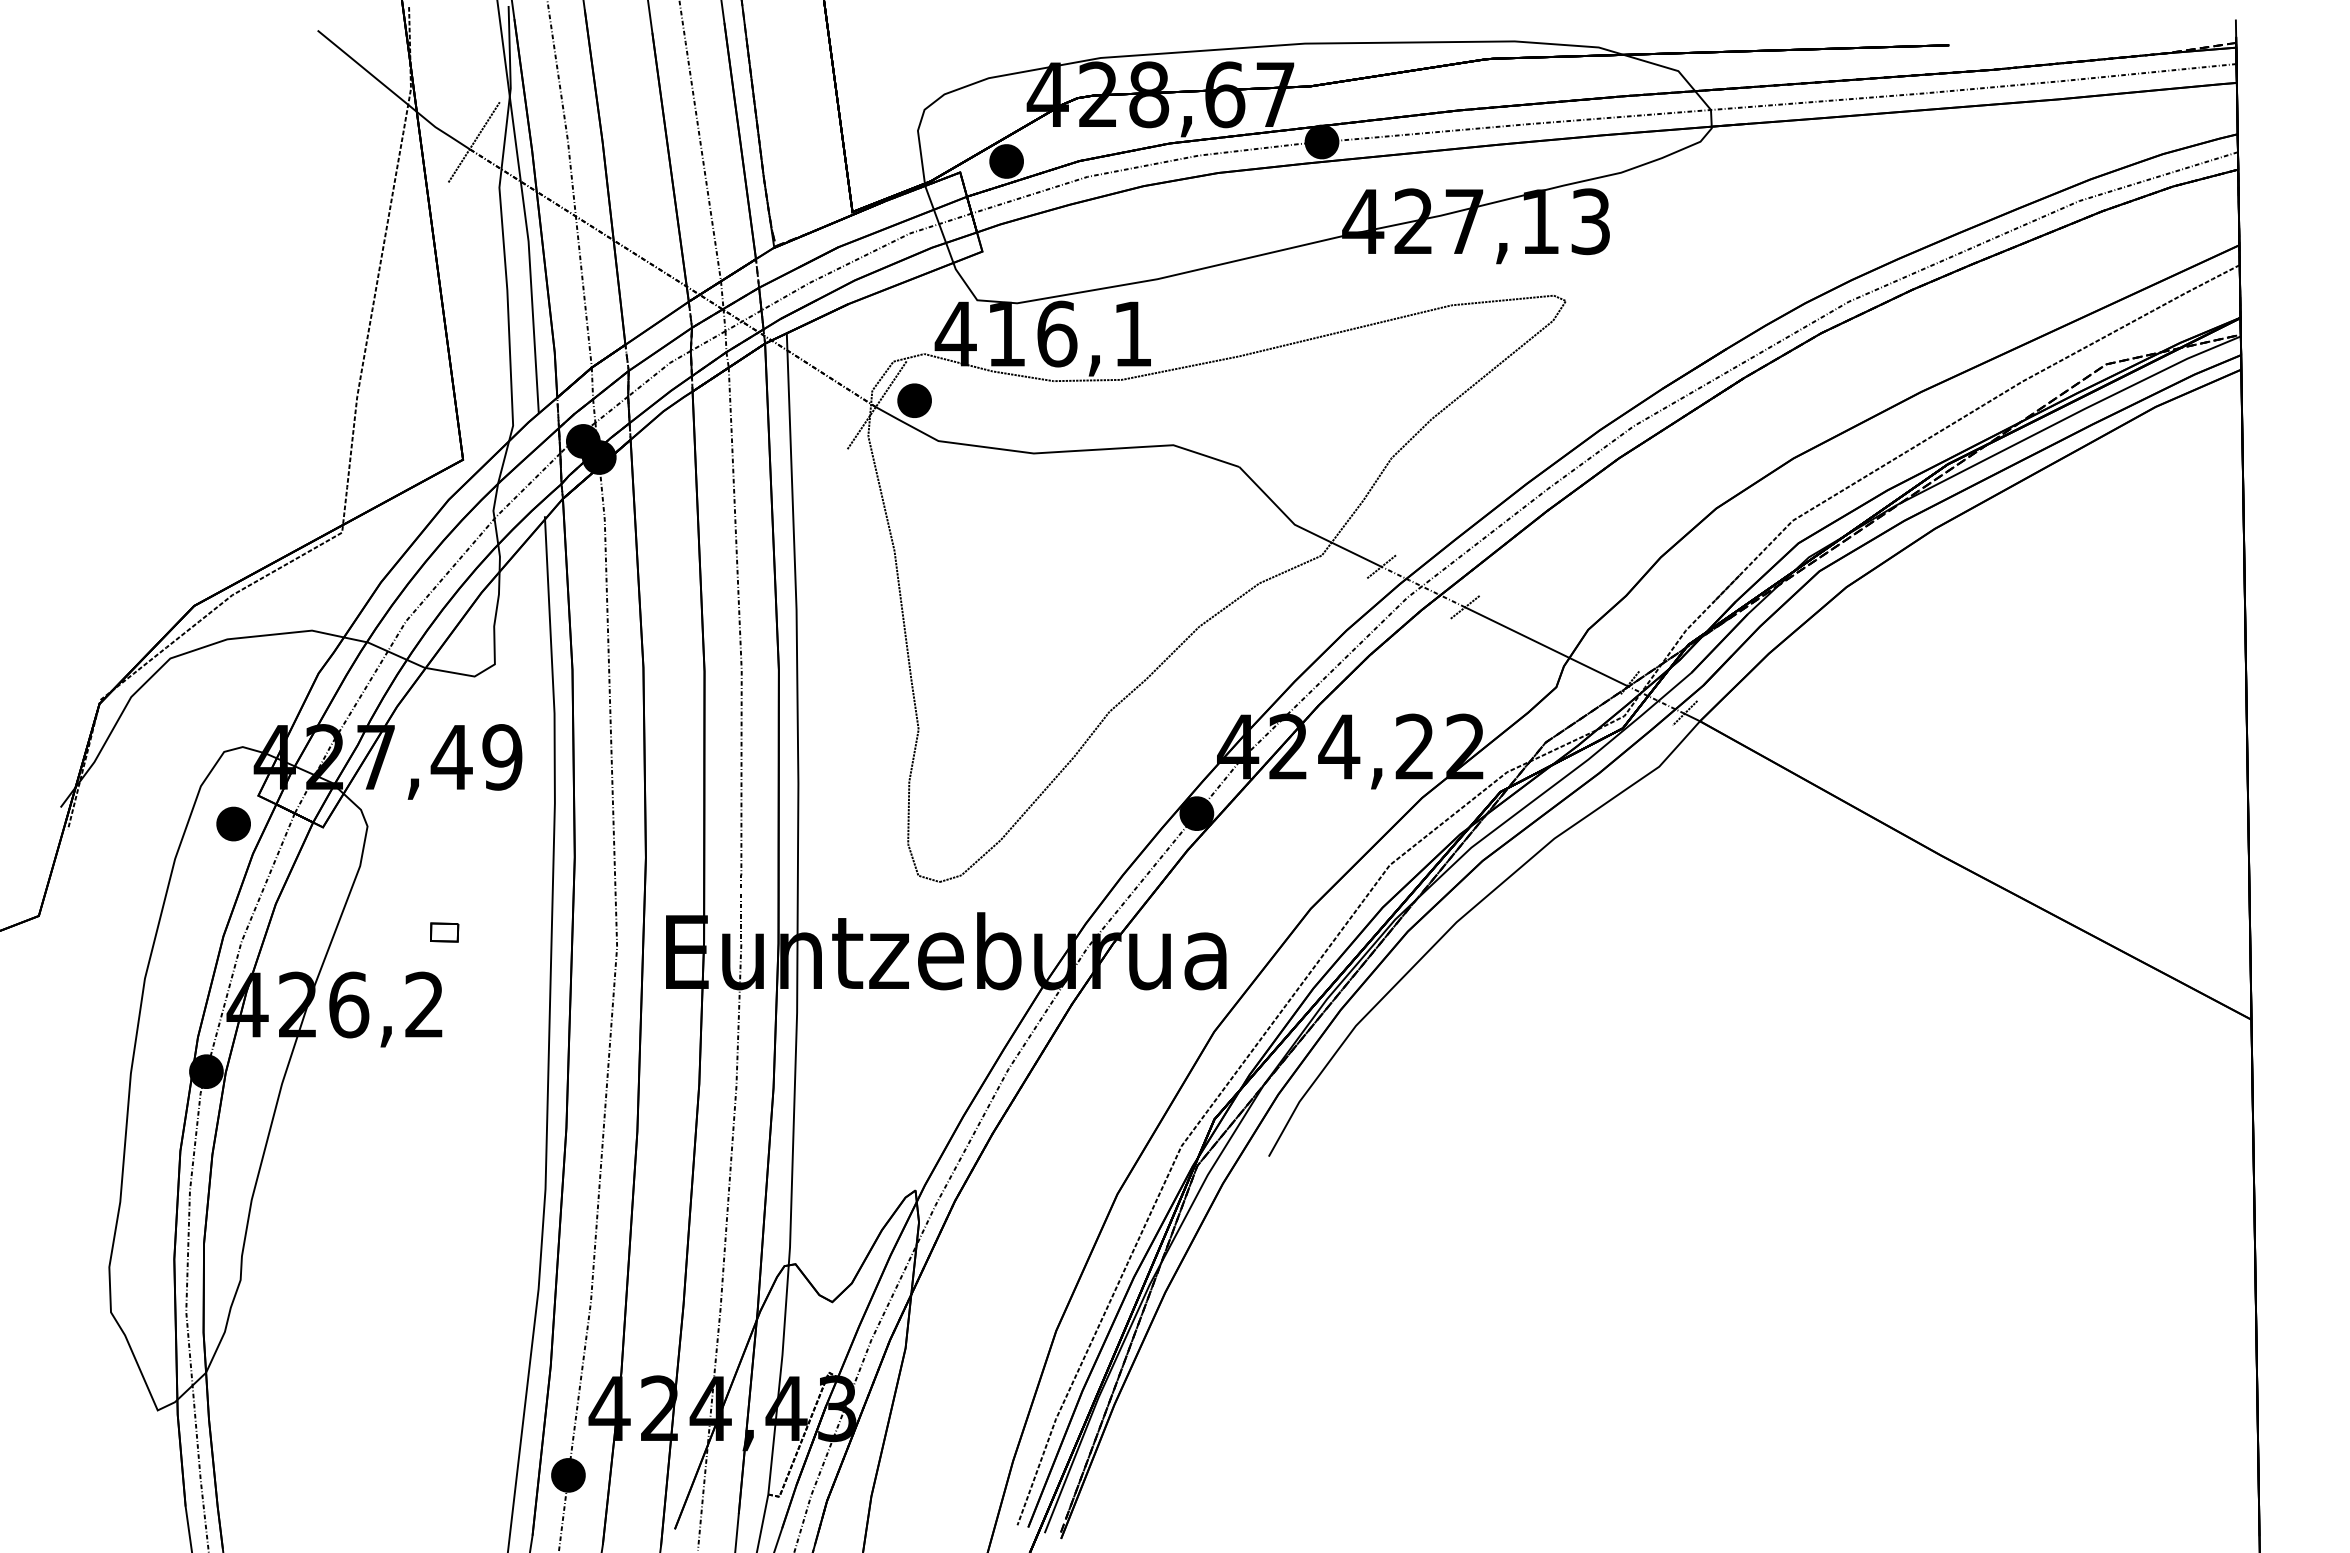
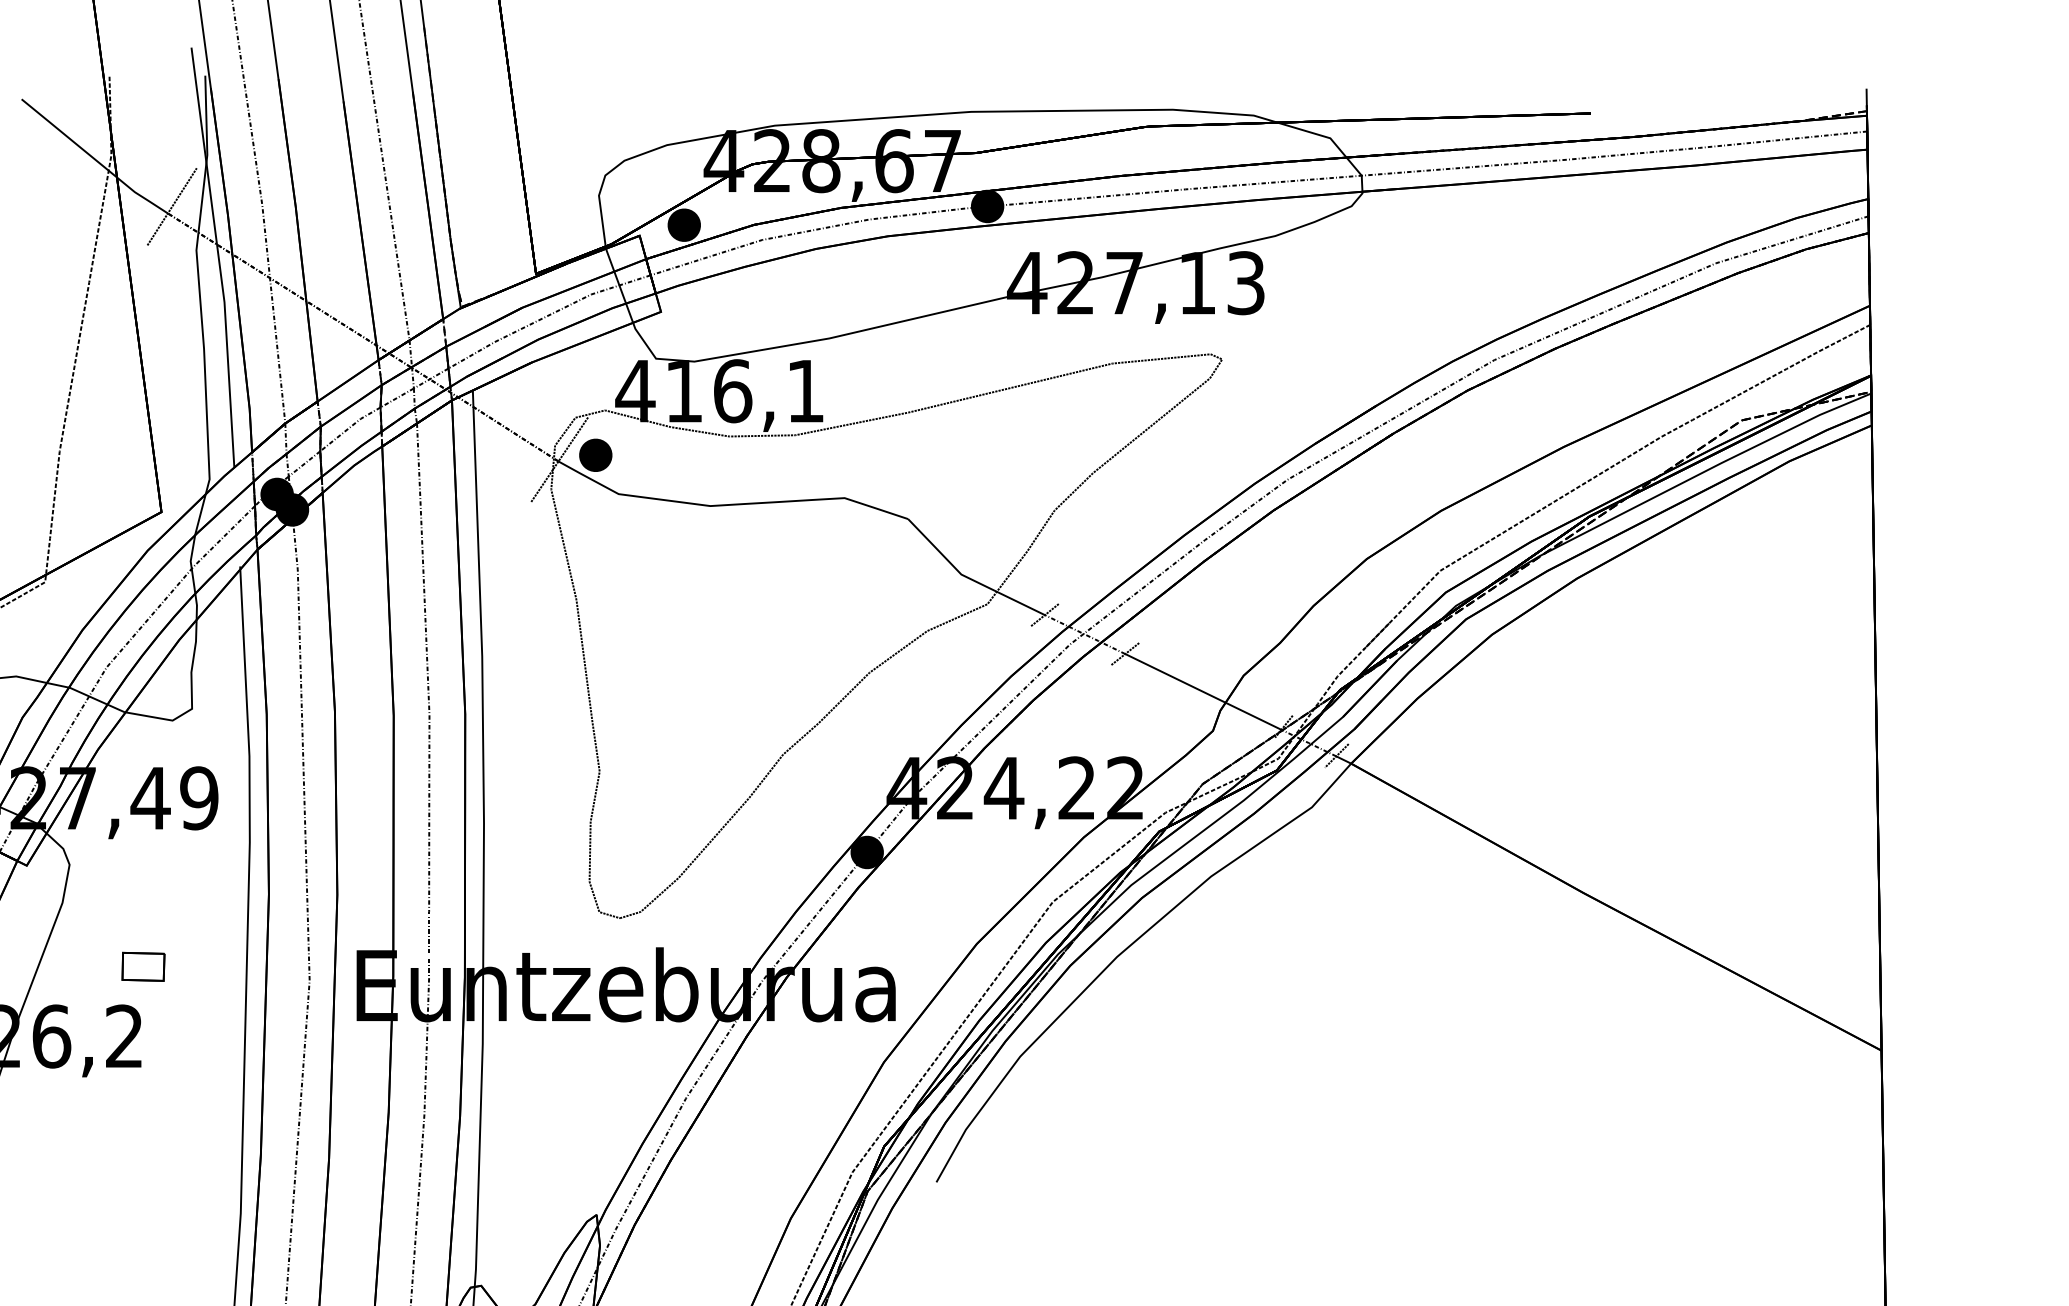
part: (444, 932) -> (143, 966), size x1.6

